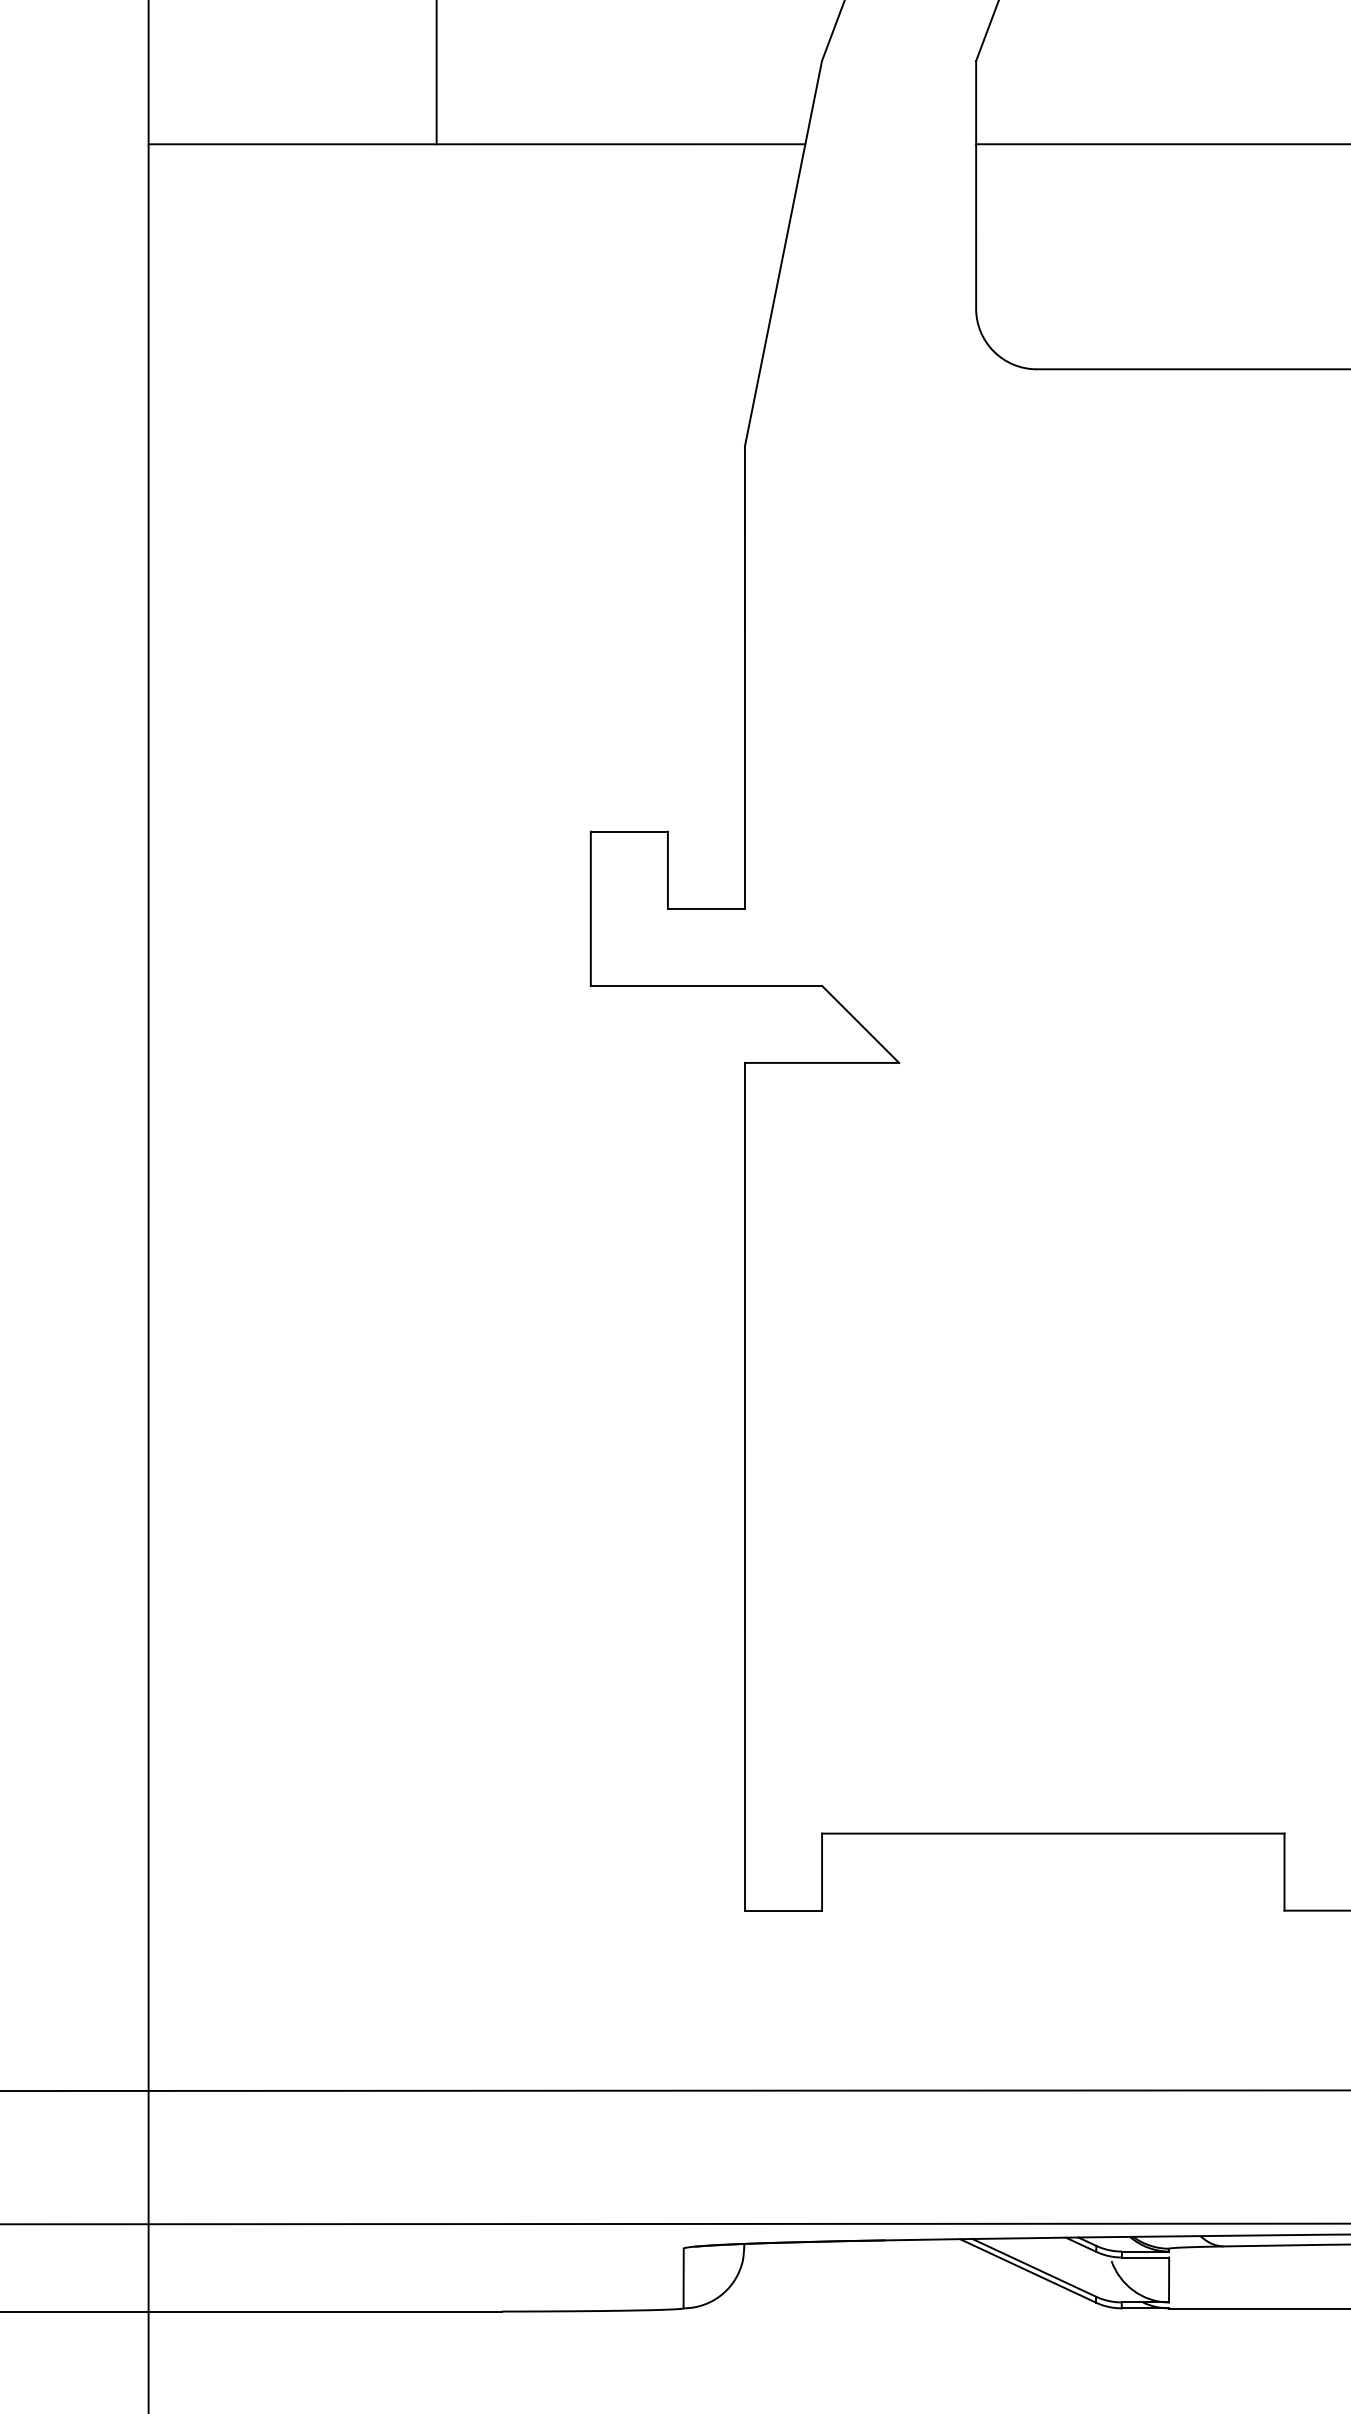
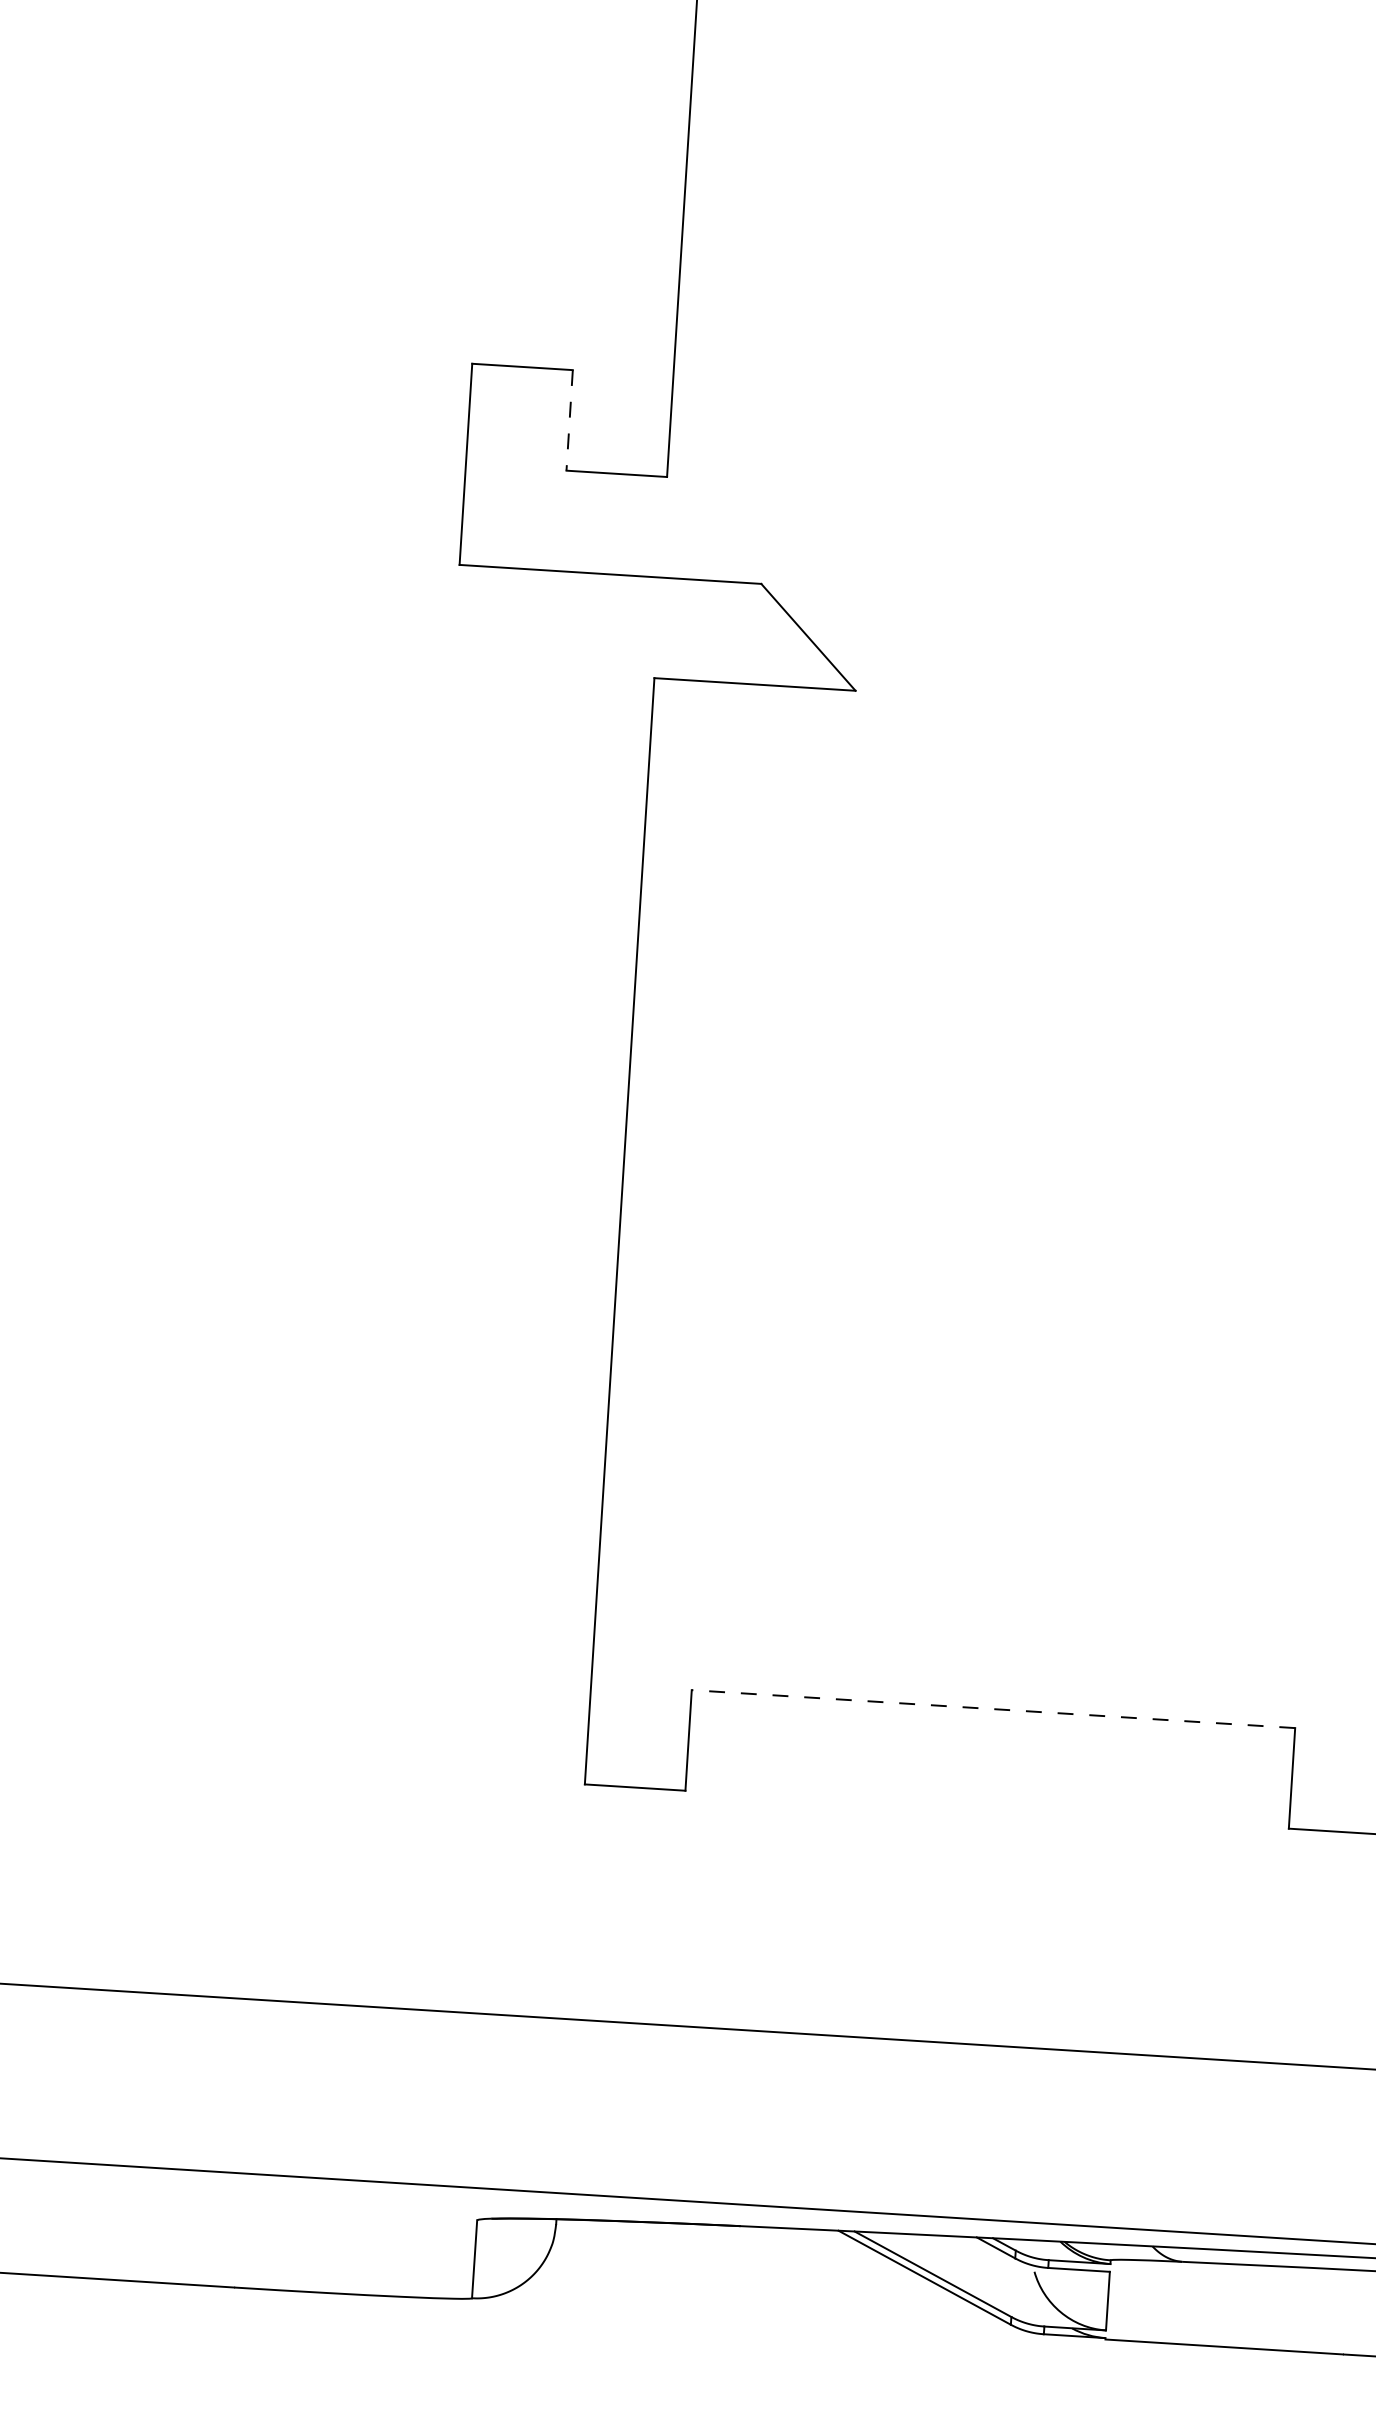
line: (667, 870) -> (569, 420), solid -> dashed
line: (1052, 1833) -> (992, 1708), solid -> dashed

